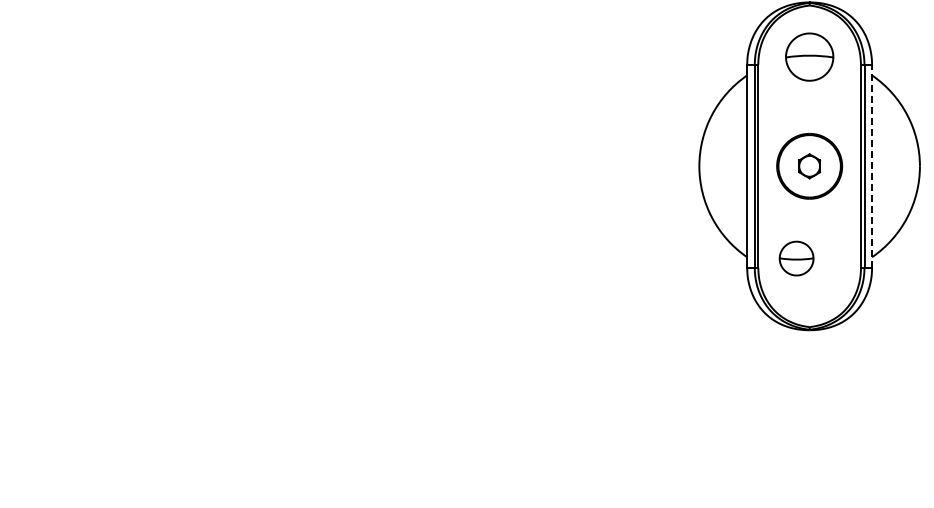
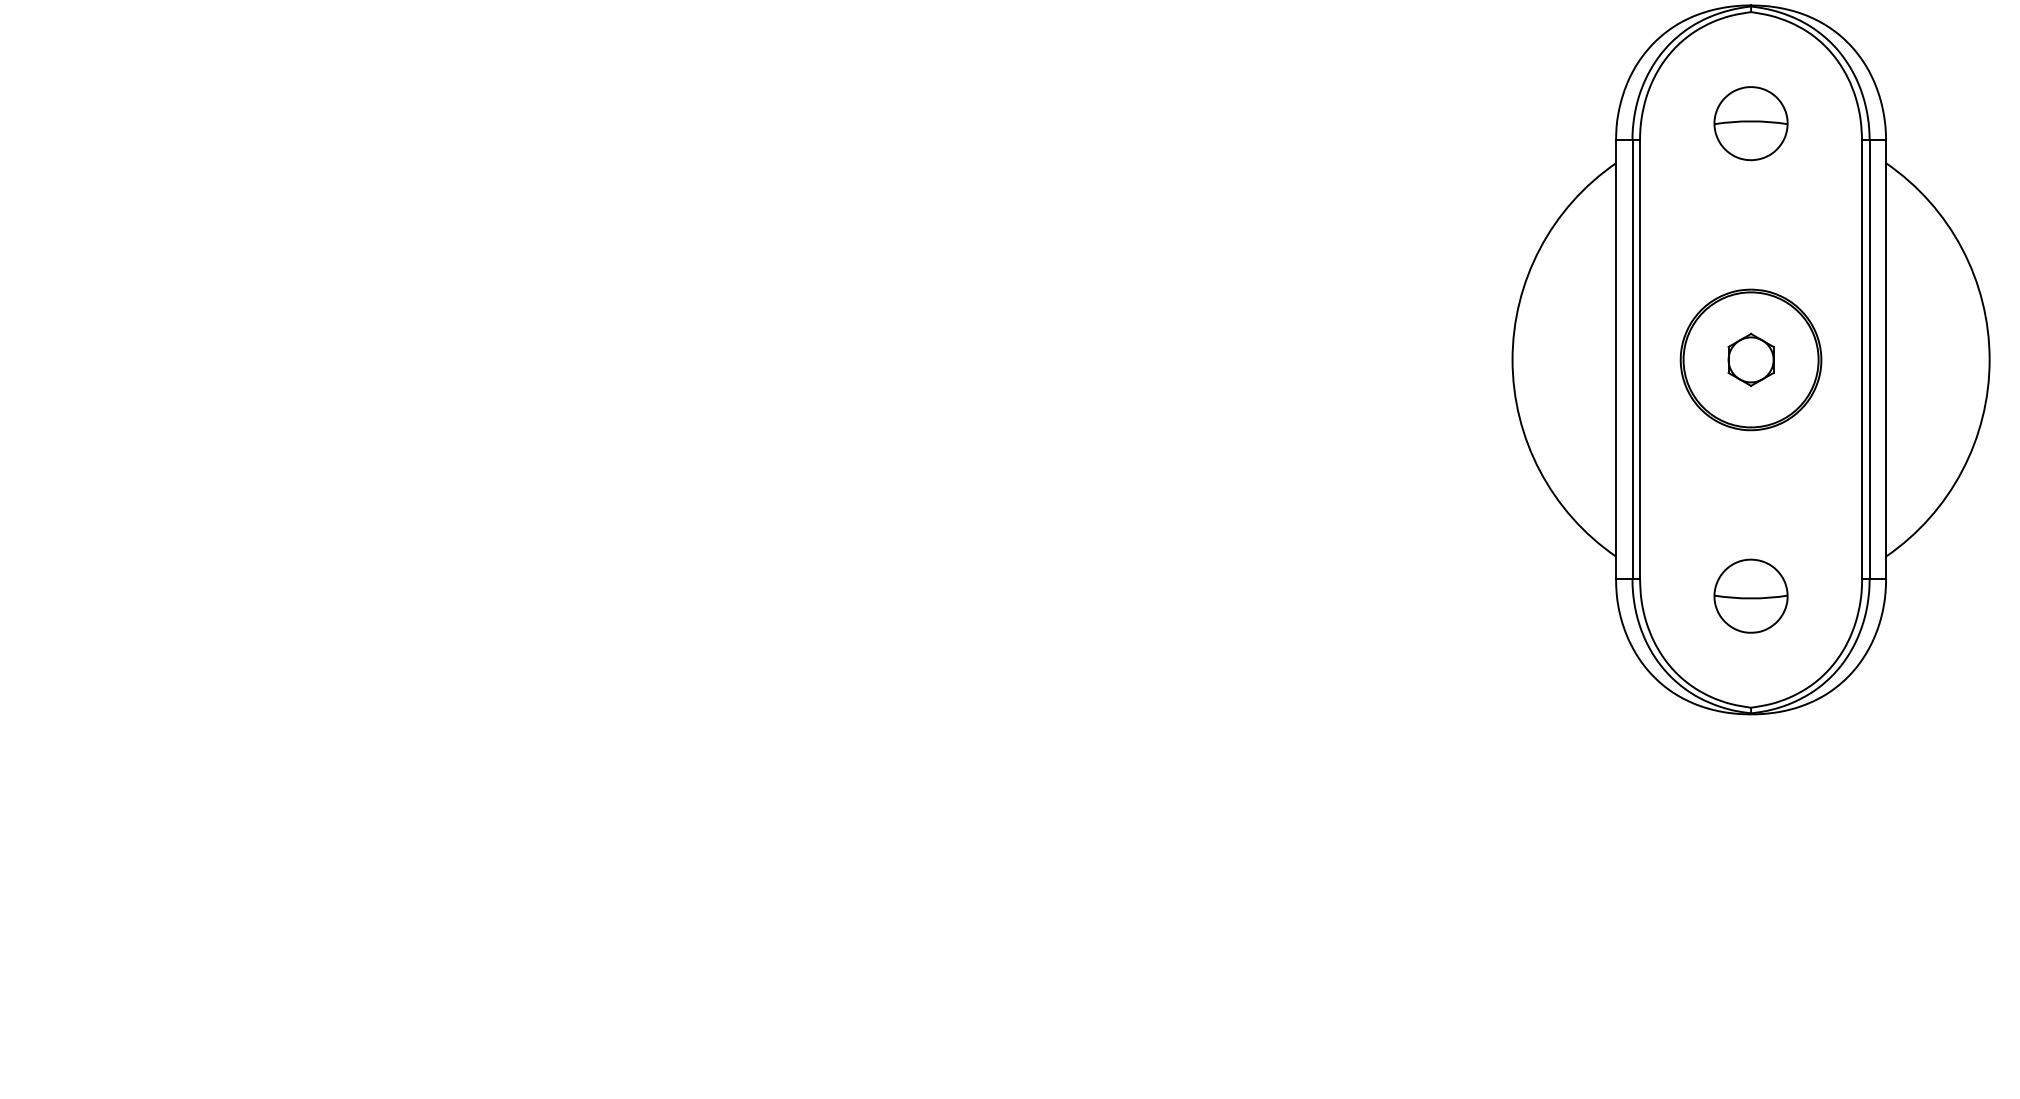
part: (809, 56) -> (1750, 122), size x0.71
line: (872, 165) -> (1887, 358), dashed -> solid
part: (796, 258) -> (1750, 596), moved

